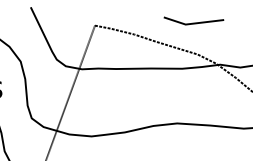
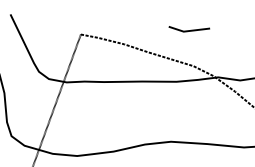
part: (193, 20) -> (188, 28), size x0.62

